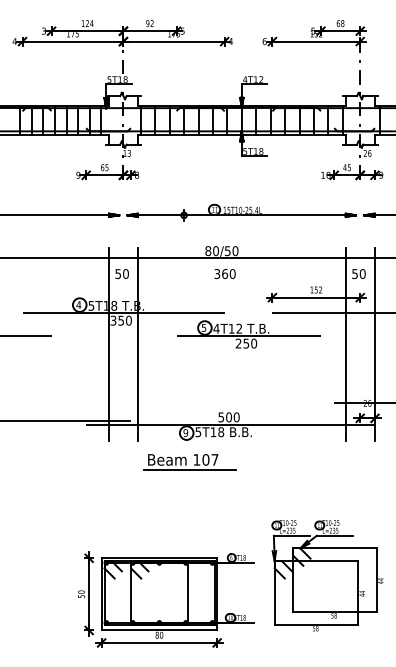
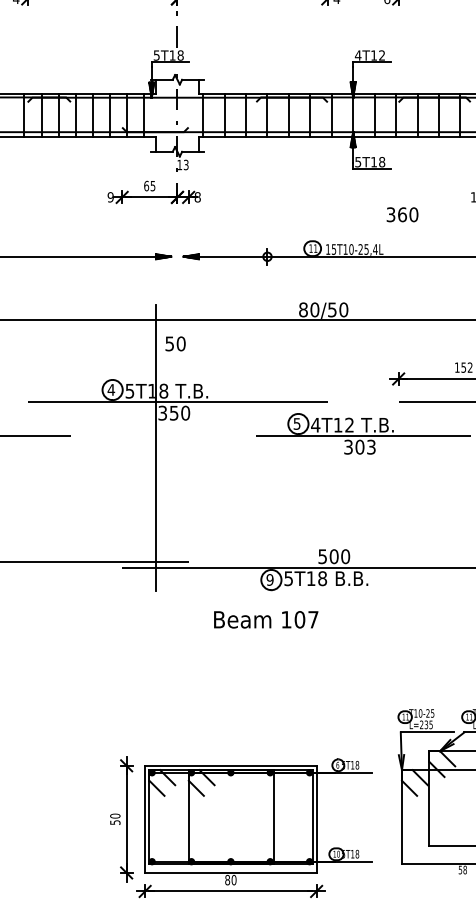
text: (224, 273) -> (401, 214), moved
line: (137, 343) -> (198, 447), removed
text: (246, 343) -> (360, 447), 250 -> 303
line: (189, 469) -> (275, 634), removed

